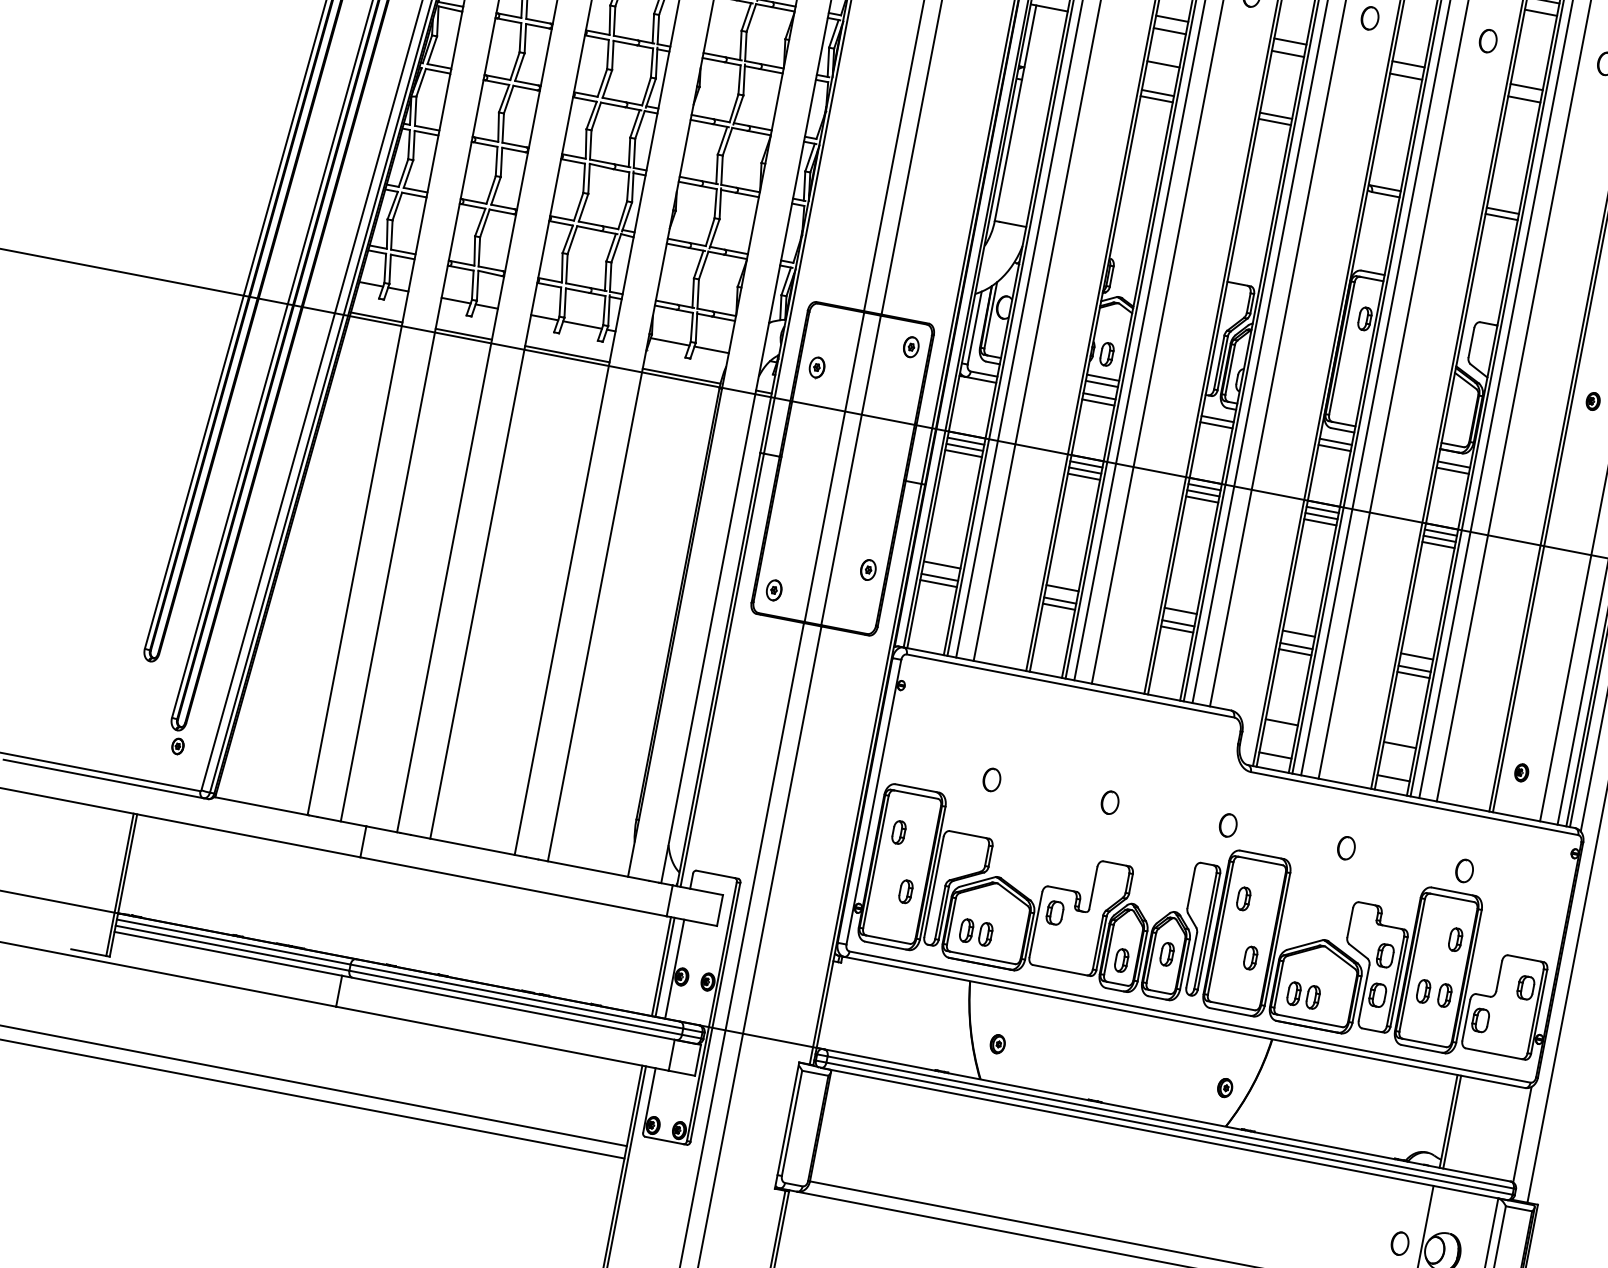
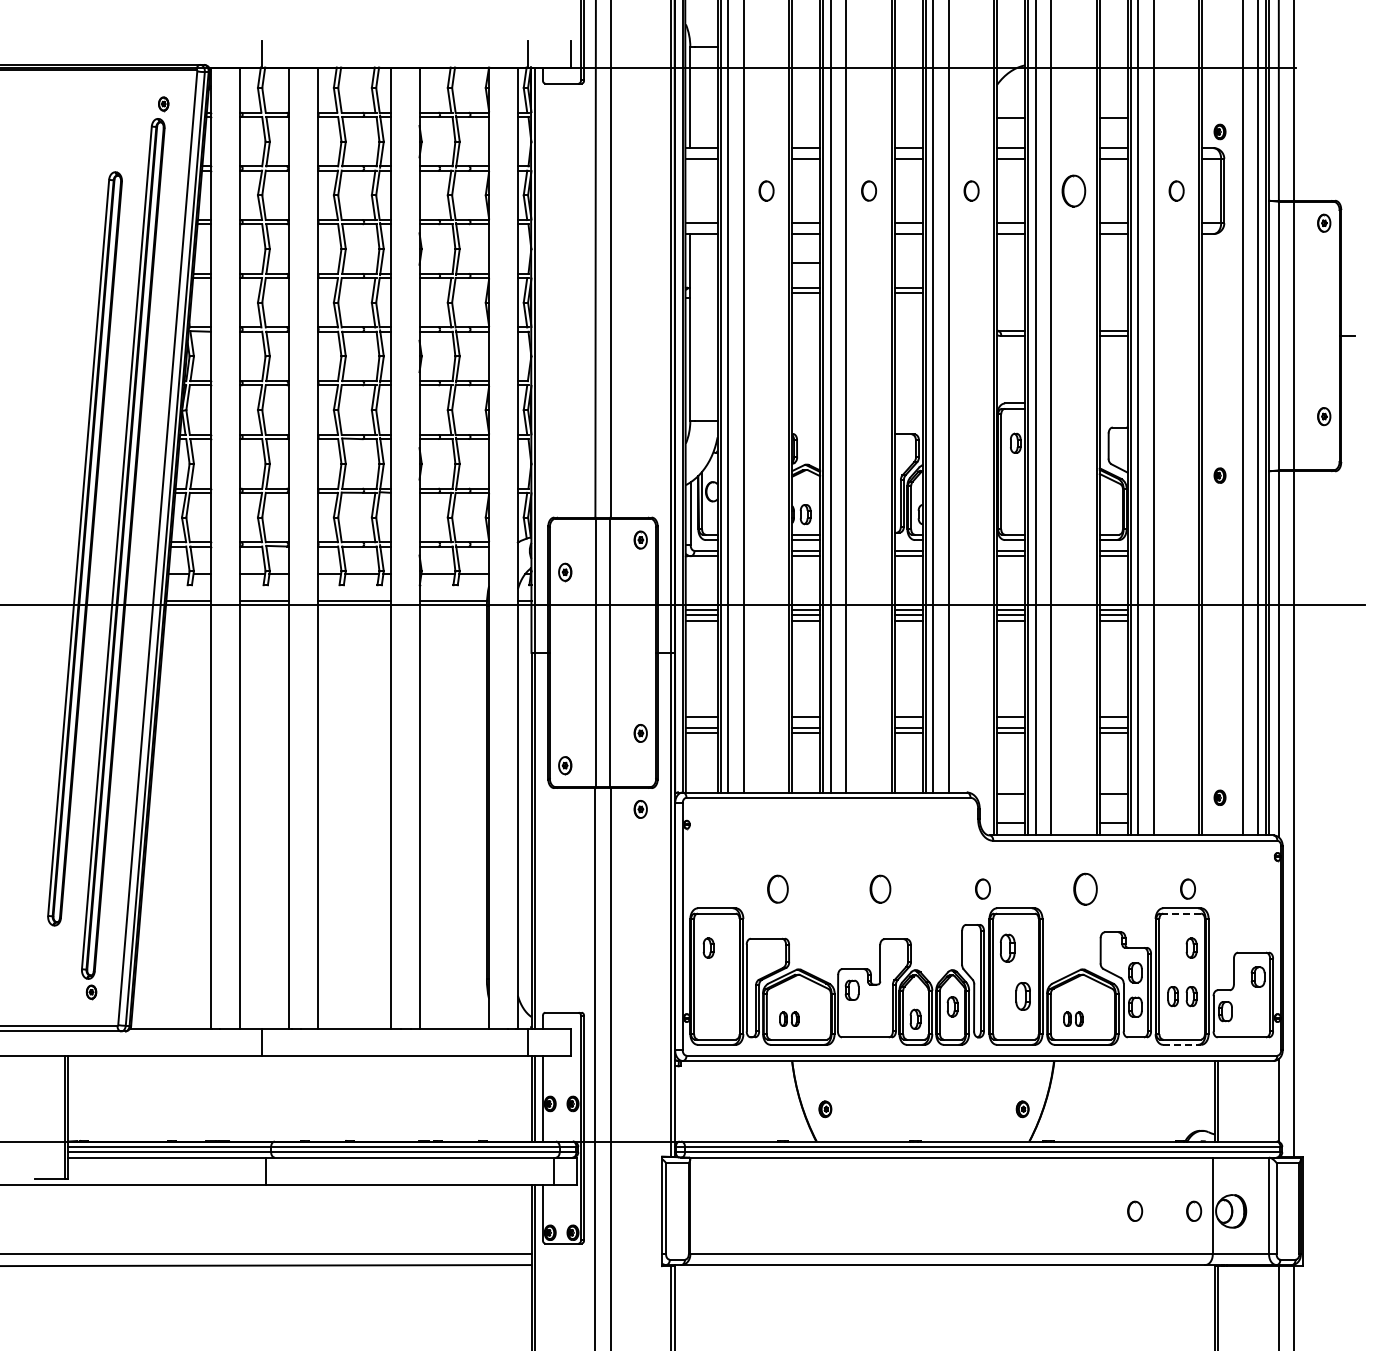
part: (1488, 40) -> (1074, 190), size x1.6
part: (851, 657) -> (640, 809), added
part: (991, 779) -> (777, 888), size x1.4
part: (1110, 801) -> (880, 888), size x1.4
part: (1346, 847) -> (1085, 888), size x1.6
part: (905, 891) -> (723, 996), removed
line: (1452, 897) -> (1182, 913), solid -> dashed
part: (1243, 898) -> (1007, 947), size x1.4
part: (976, 931) -> (789, 1018), size x0.7
part: (1249, 957) -> (1022, 996), size x1.4
part: (1303, 994) -> (1073, 1018), size x0.7
line: (1423, 1048) -> (1182, 1044), solid -> dashed
part: (1332, 1229) -> (1135, 1210), added

